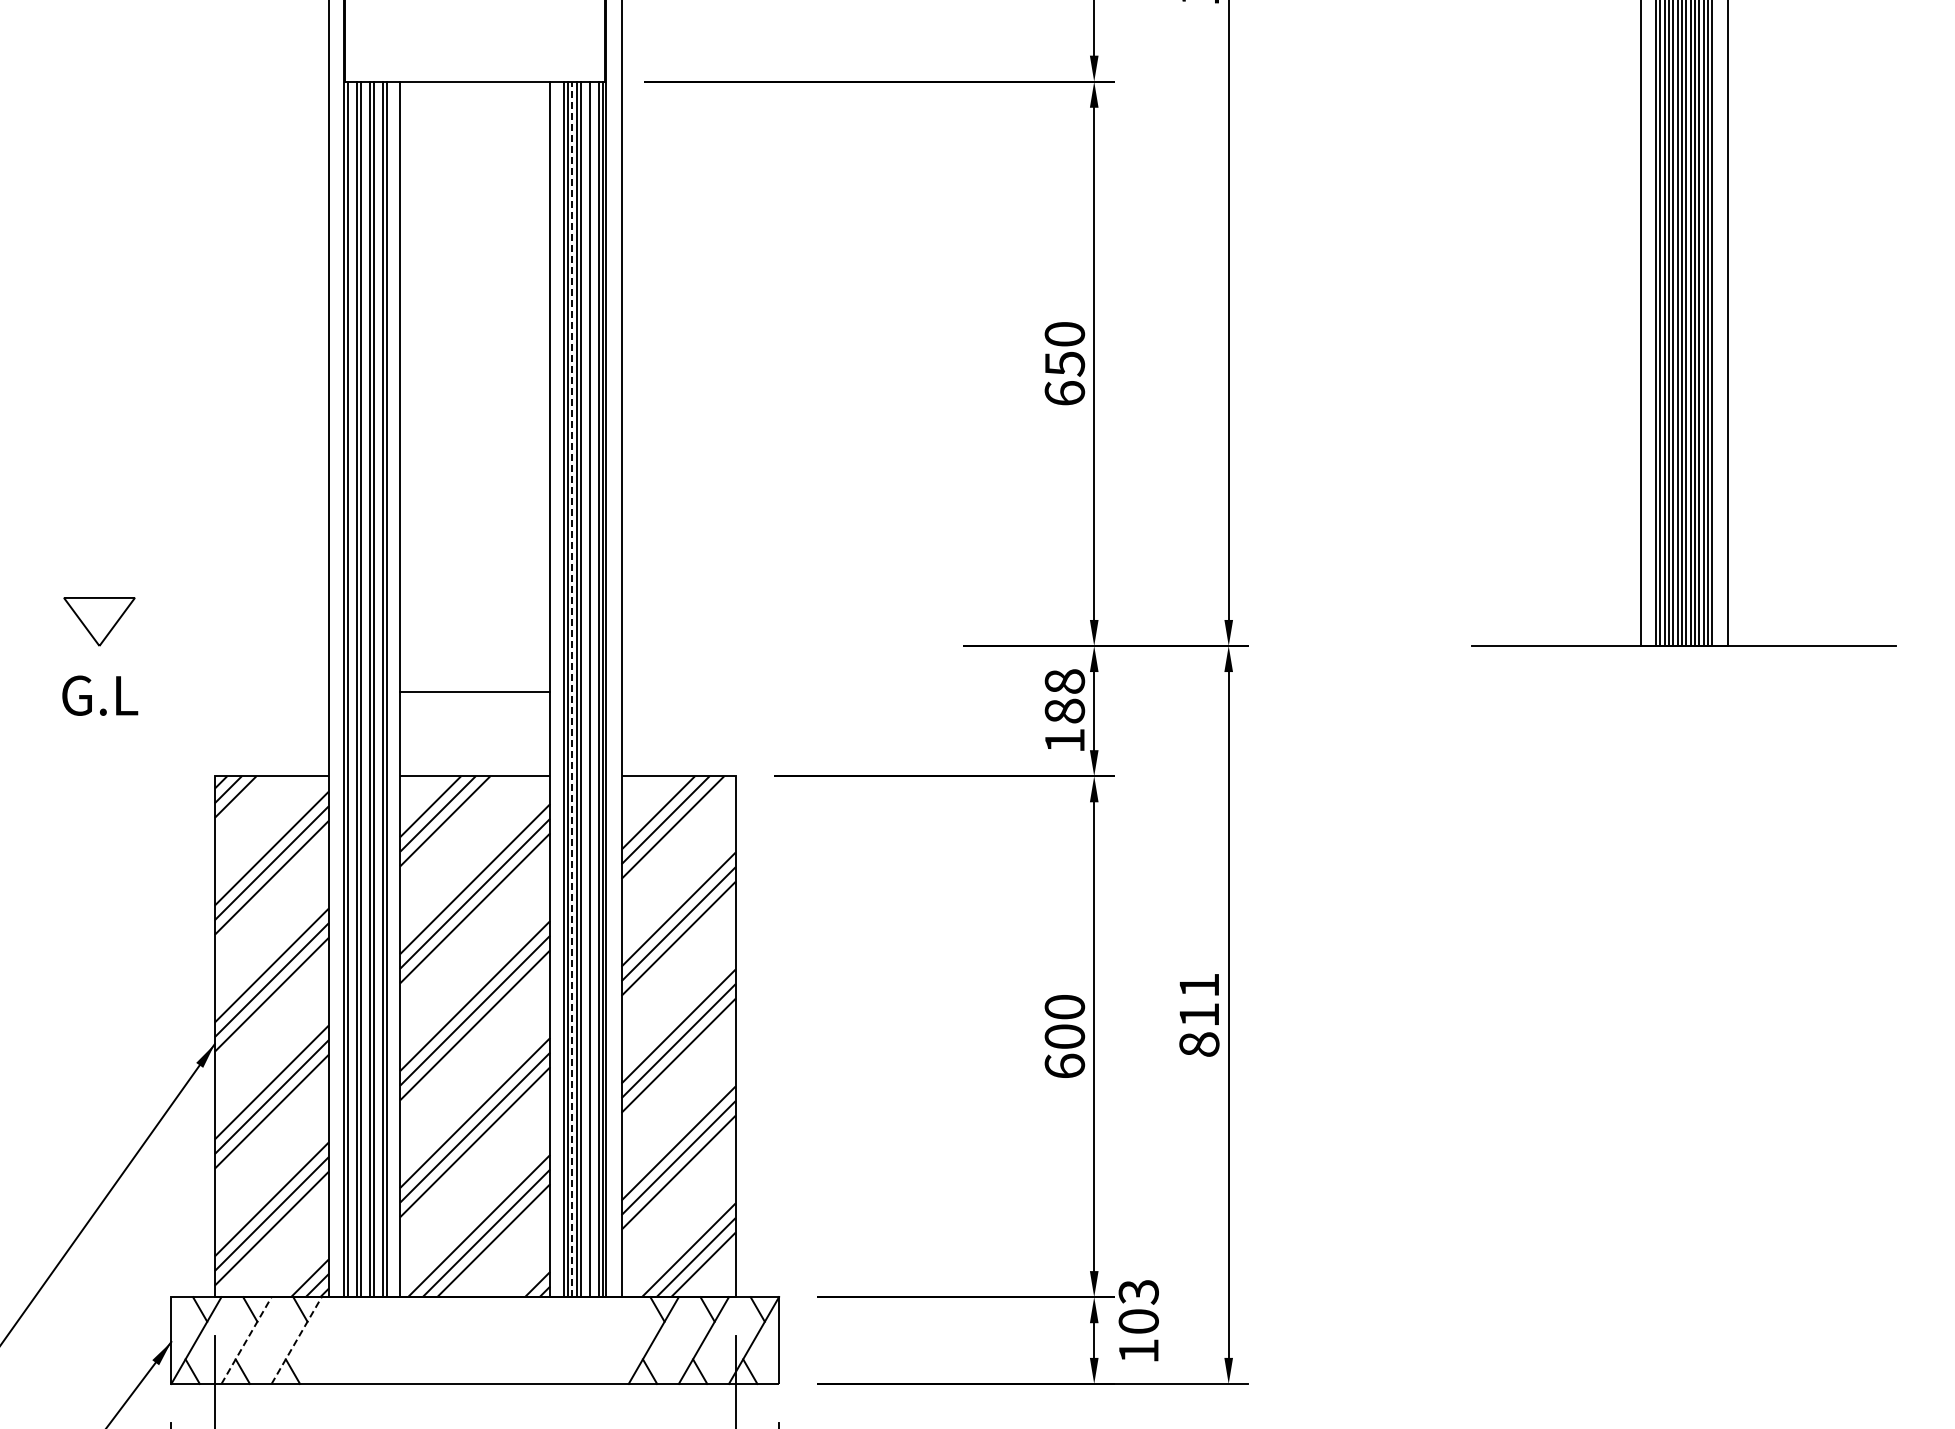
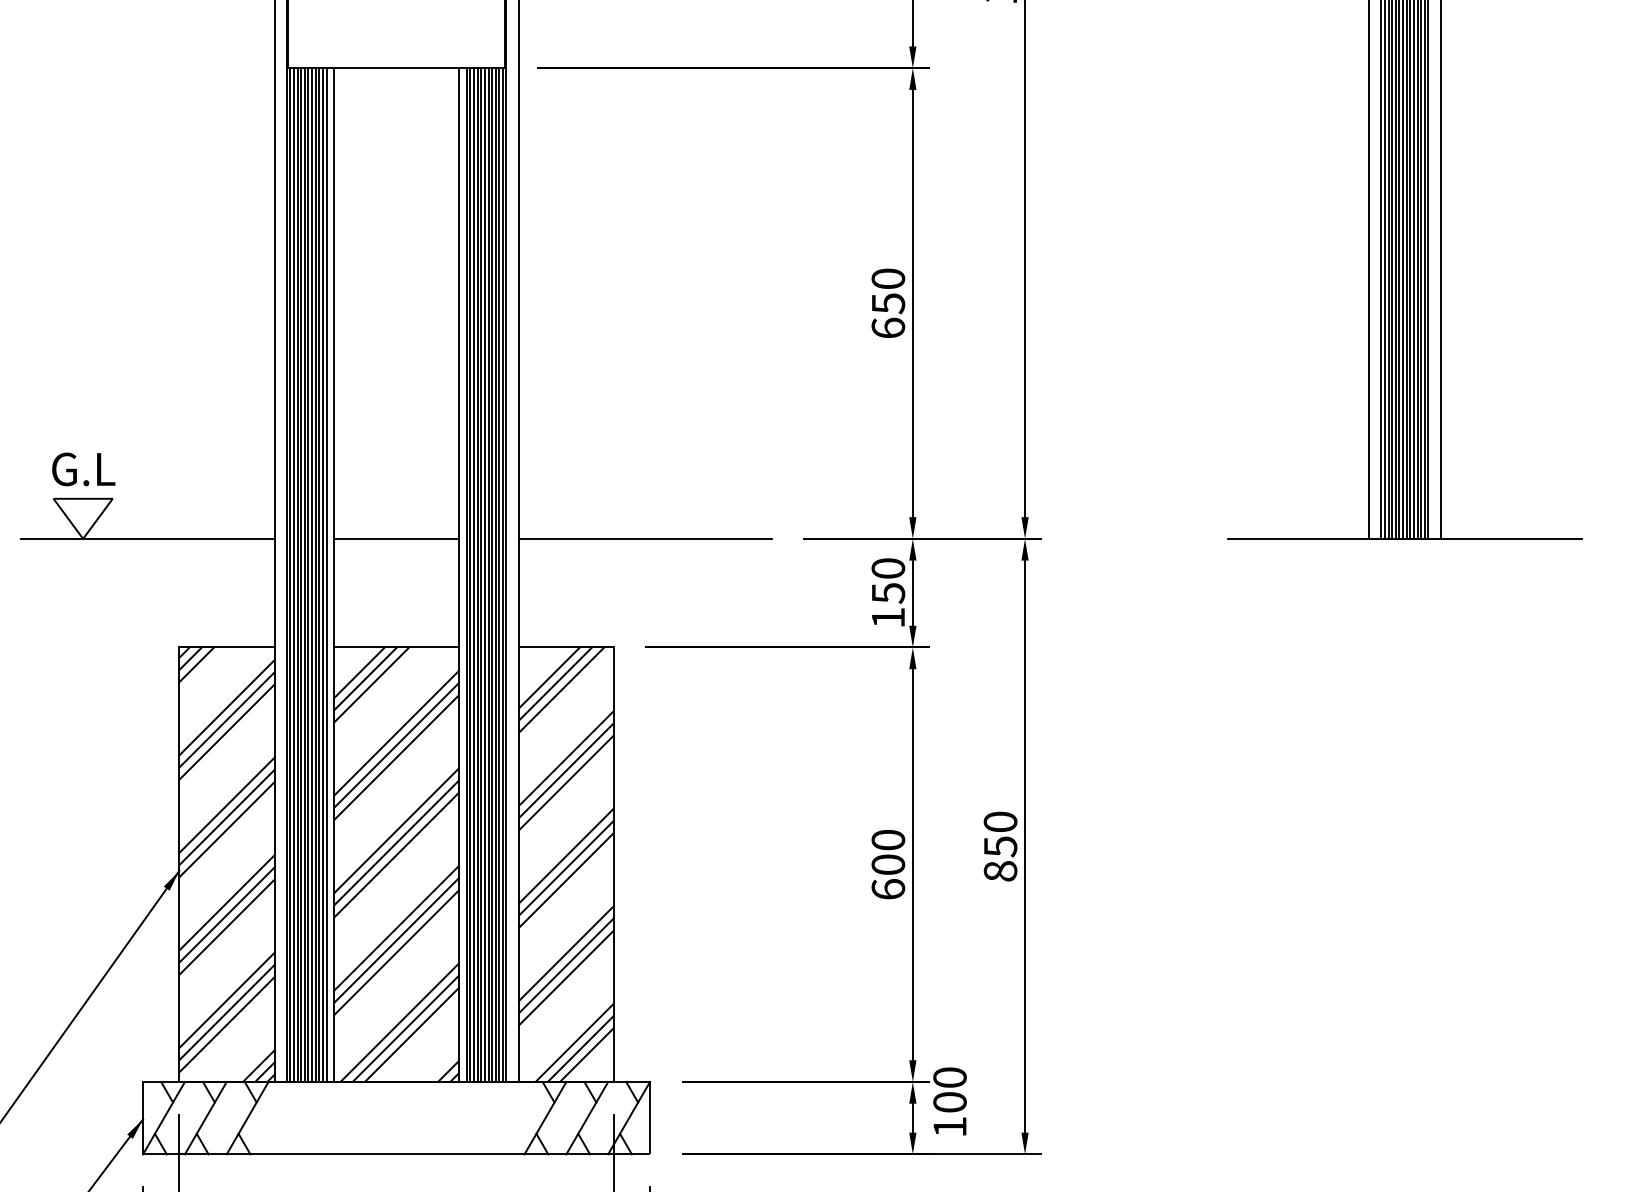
line: (176, 646) -> (147, 539), added
line: (773, 646) -> (645, 539), added
line: (352, 689) -> (294, 575), added
line: (365, 689) -> (305, 575), added
line: (378, 689) -> (315, 575), added
line: (391, 689) -> (326, 575), added
line: (559, 689) -> (466, 575), added
line: (572, 689) -> (477, 575), dashed -> solid
line: (585, 689) -> (488, 575), added
line: (594, 689) -> (496, 575), added
line: (475, 692) -> (396, 539), moved
text: (100, 695) -> (83, 469), moved
text: (1064, 696) -> (888, 580), 188 -> 150
text: (1199, 1000) -> (1000, 834), 811 -> 850
text: (1138, 1291) -> (949, 1077), 103 -> 100
line: (246, 1340) -> (205, 1118), dashed -> solid
line: (296, 1340) -> (247, 1118), dashed -> solid

